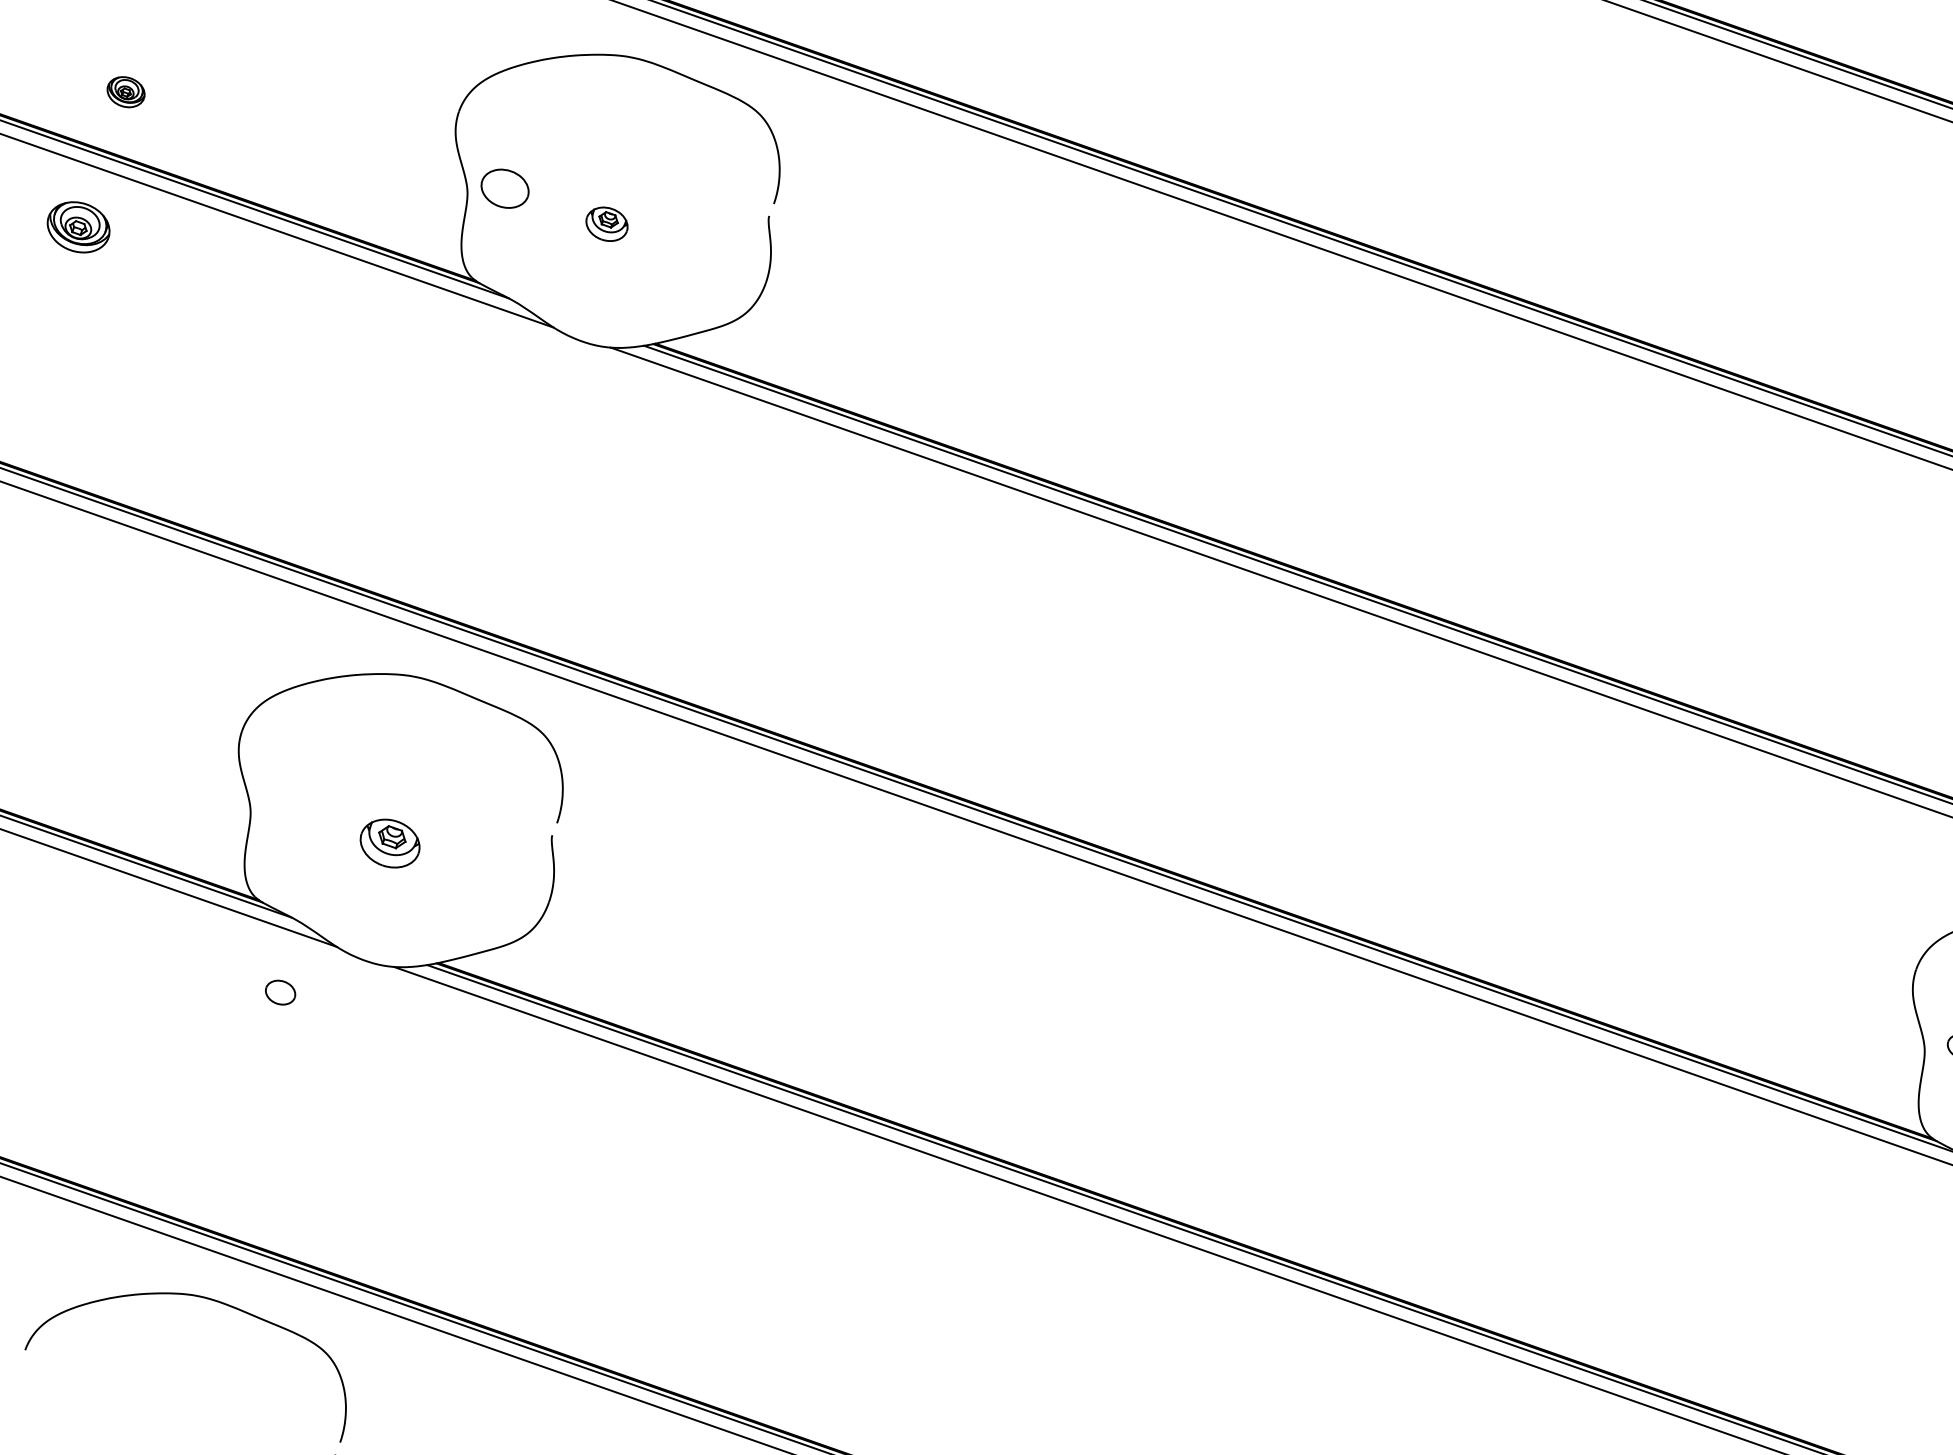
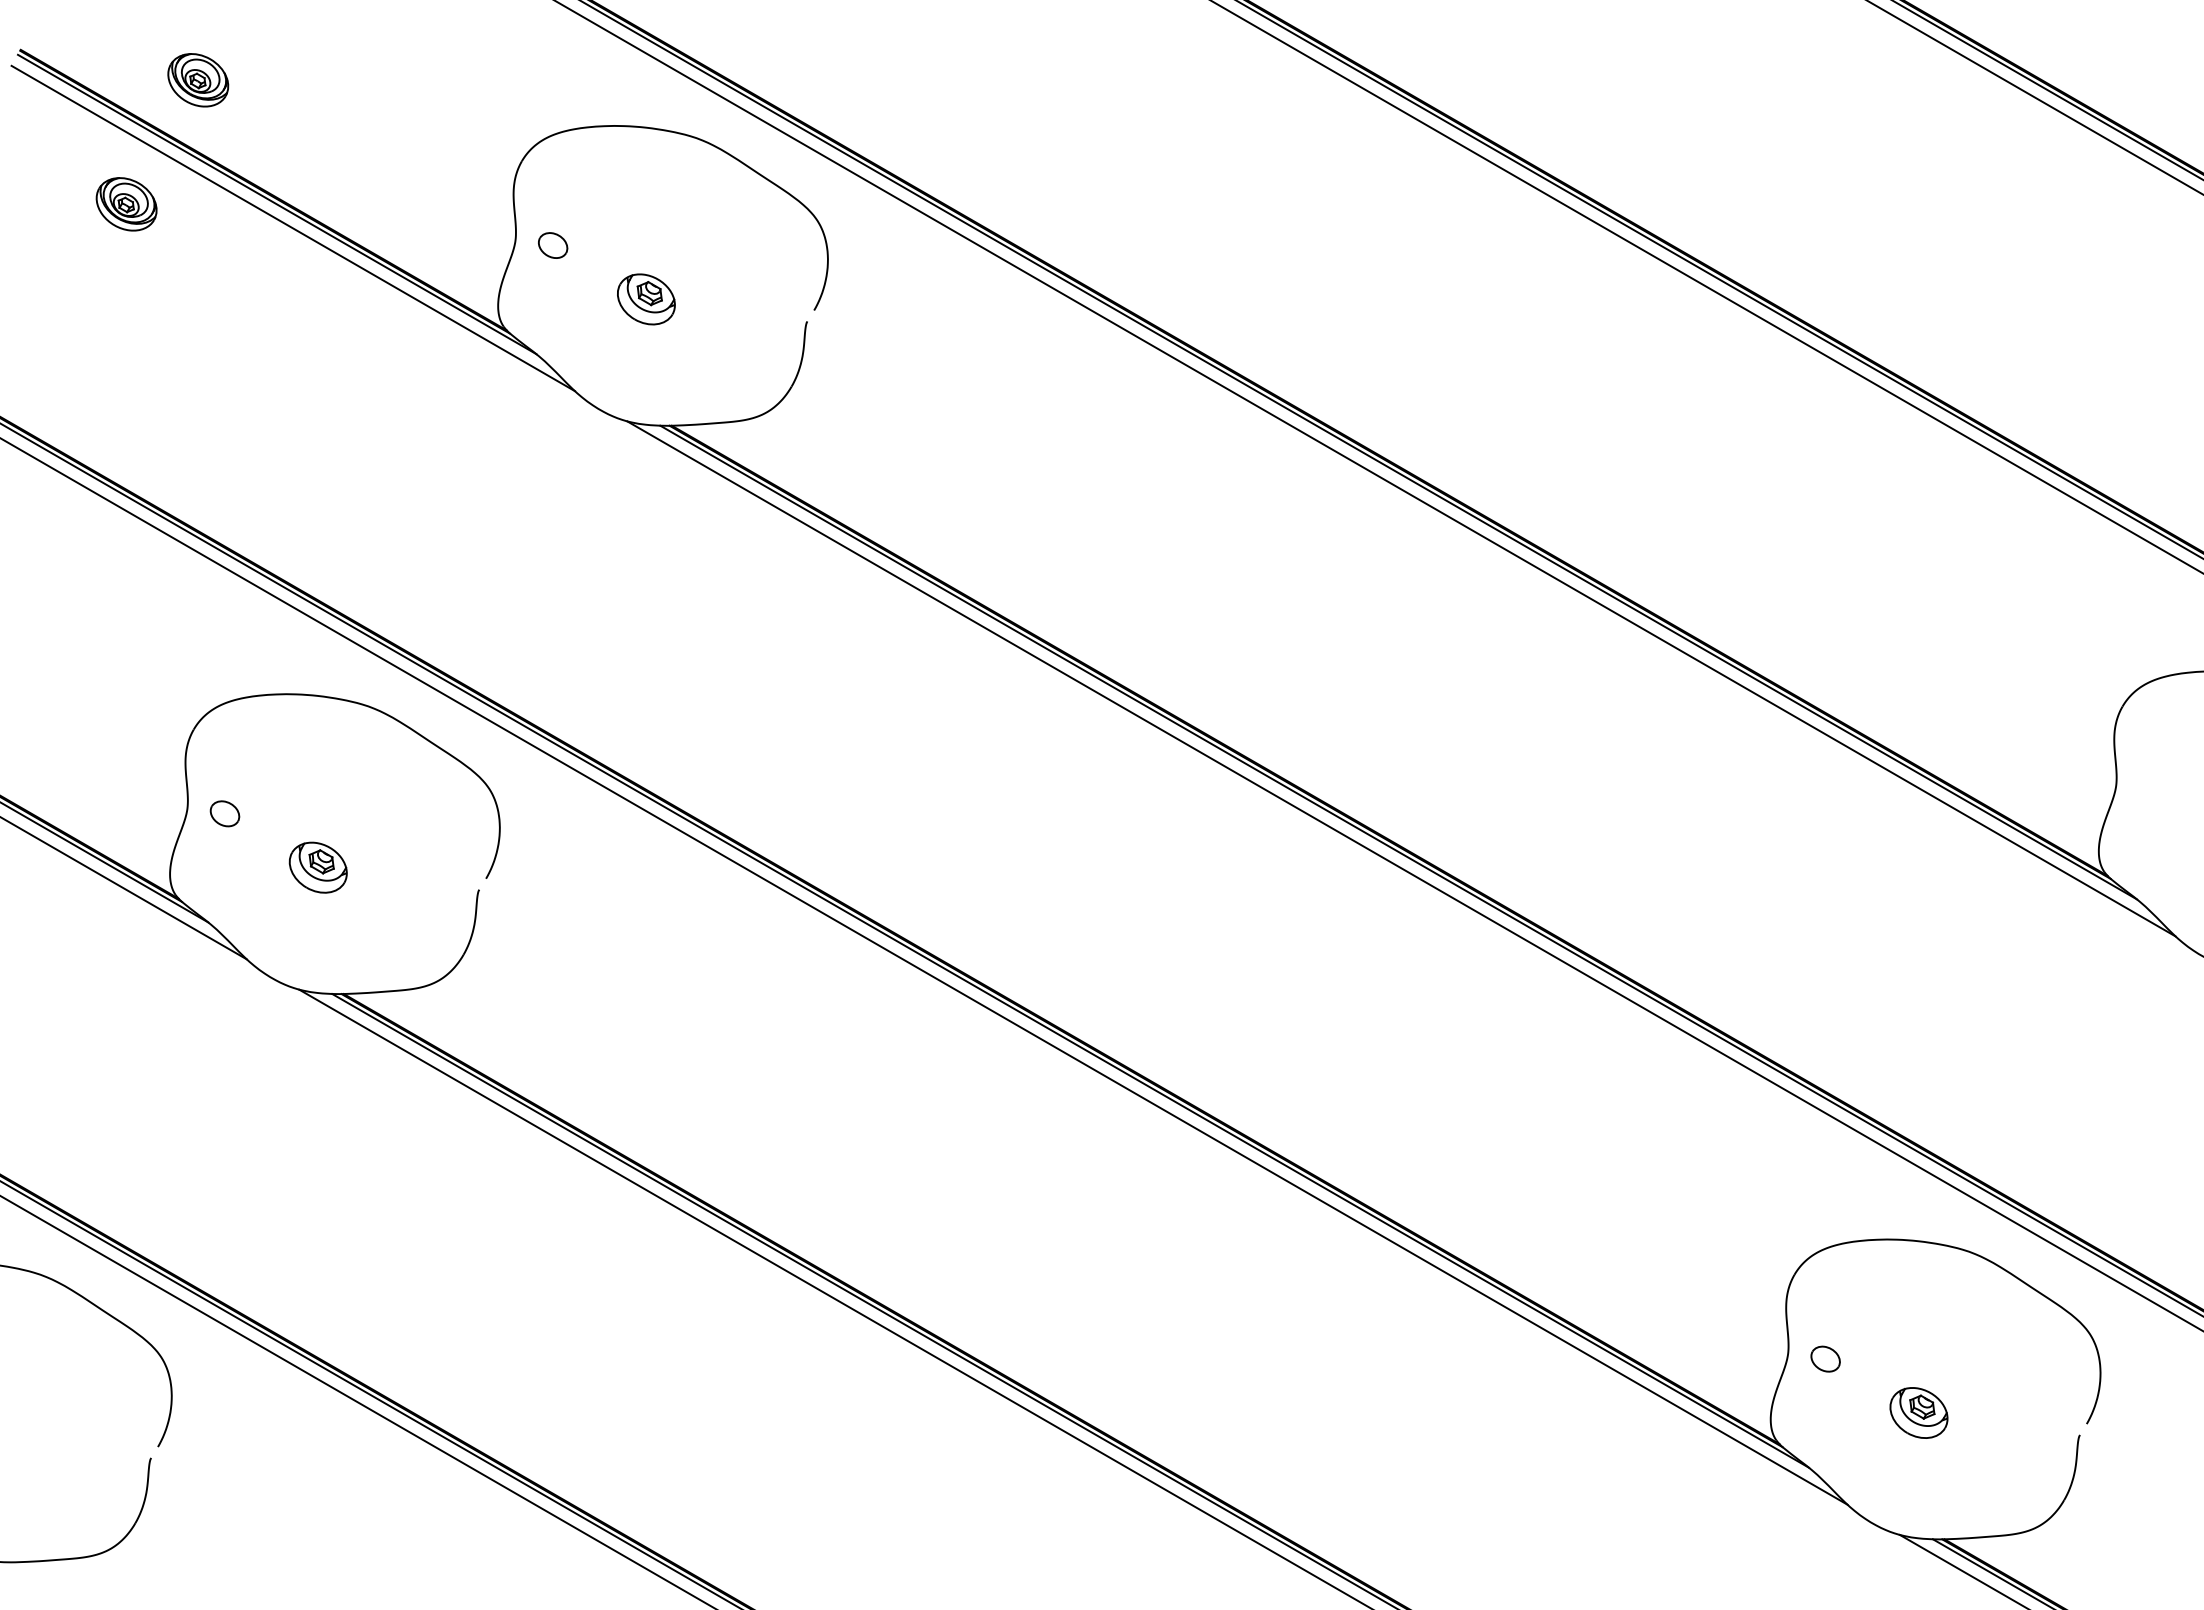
part: (126, 92) -> (198, 80), size x1.67
part: (505, 188) -> (553, 245), size x0.62
part: (607, 224) -> (646, 299), size x1.43
part: (280, 992) -> (224, 813), moved

